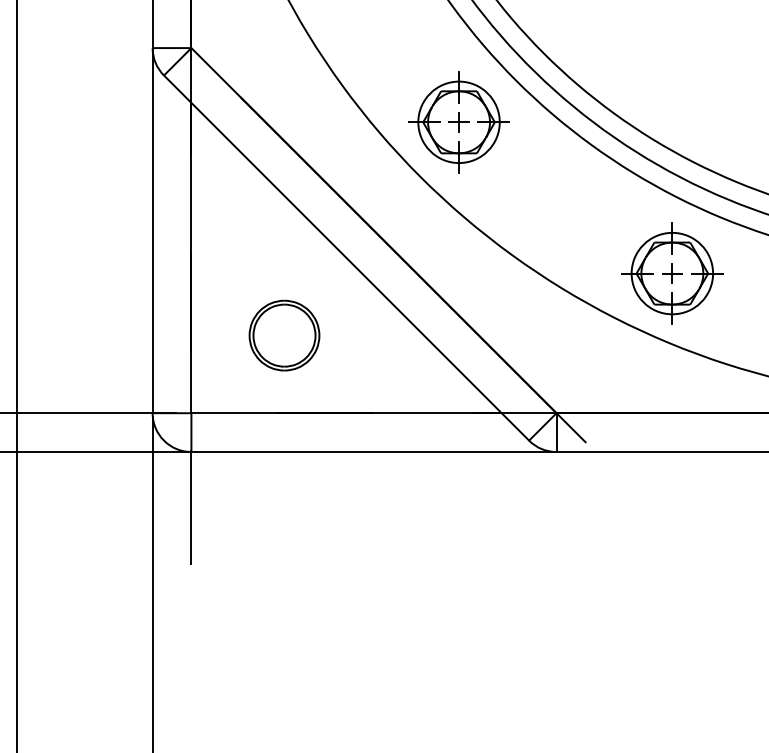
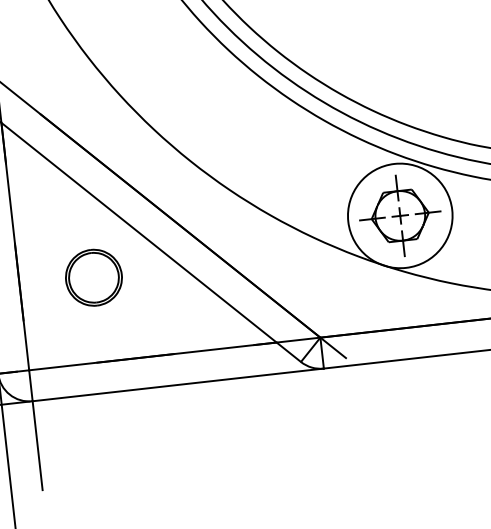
part: (458, 122) -> (216, 114), removed
circle: (672, 273) -> (400, 215), size x1.6
part: (284, 335) -> (93, 277), moved

